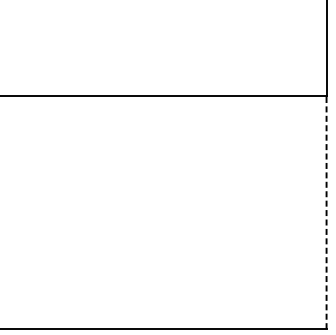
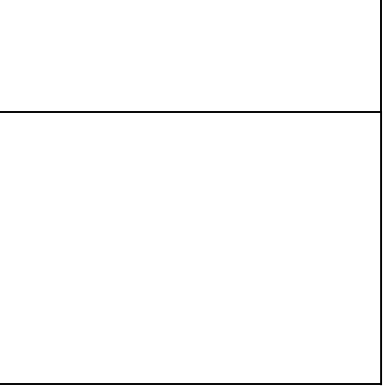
line: (326, 212) -> (381, 248), dashed -> solid

